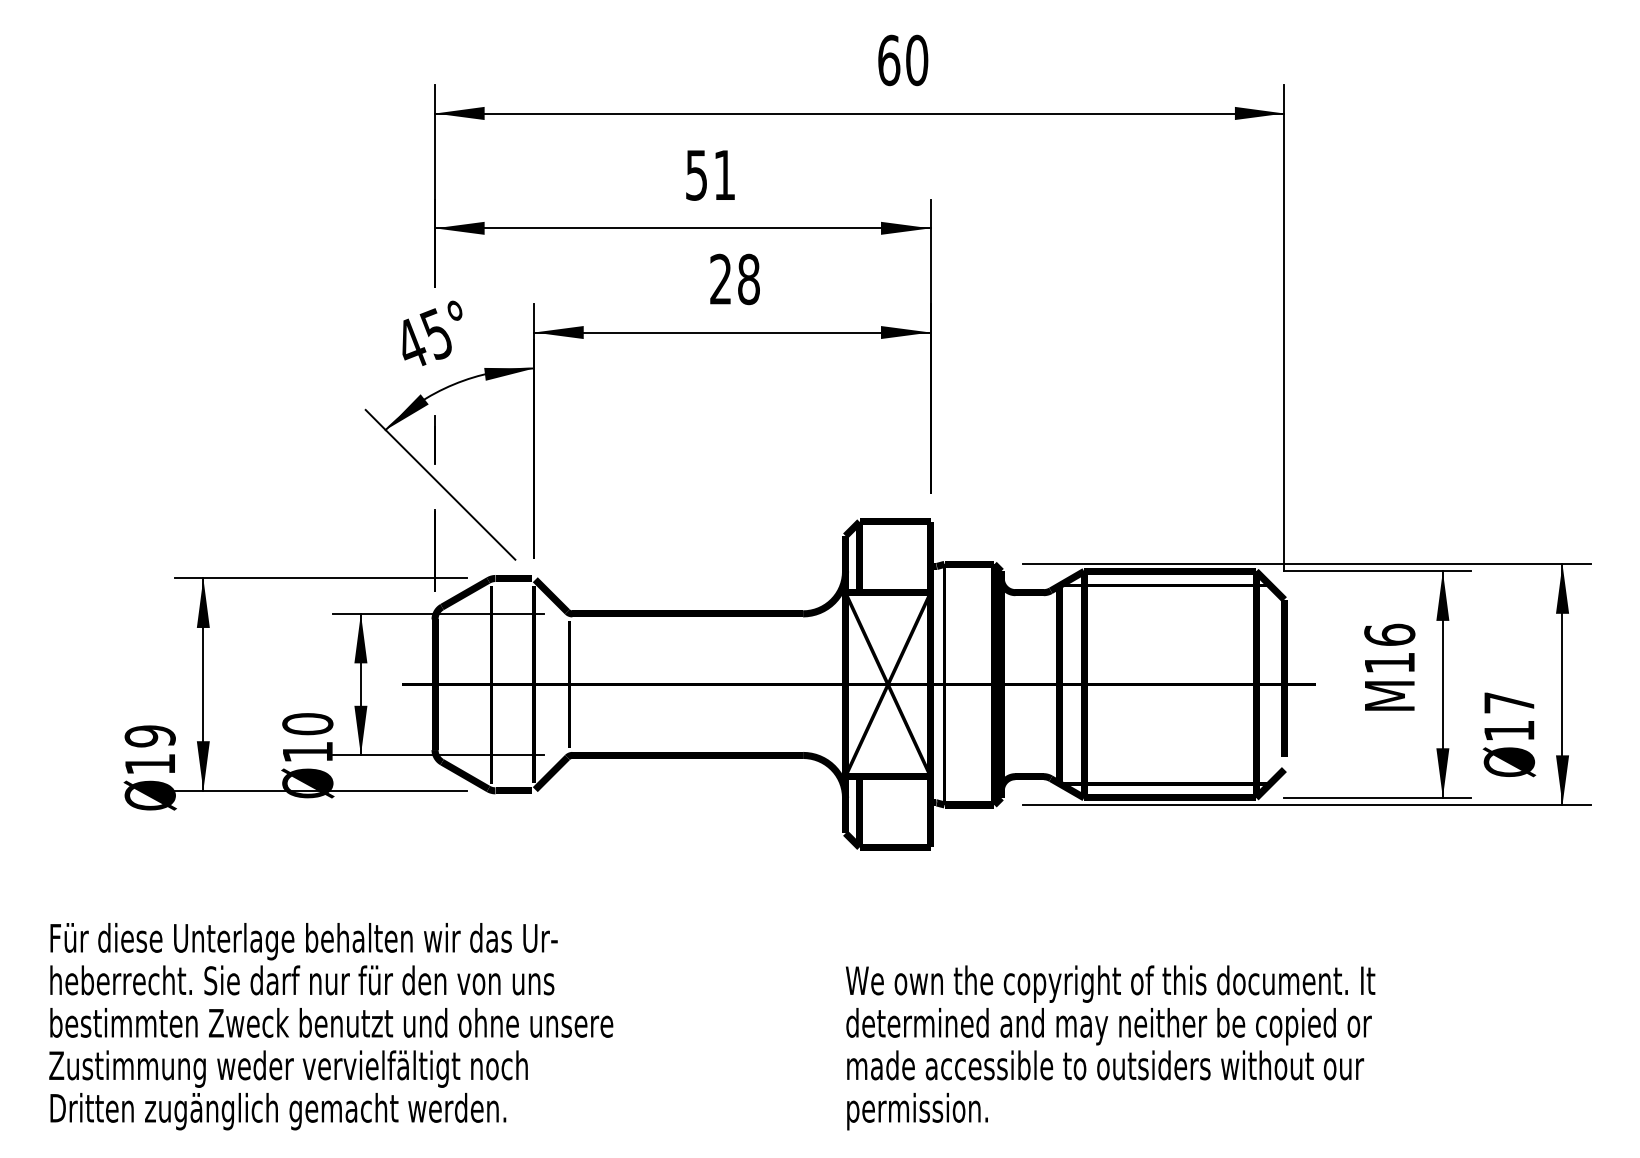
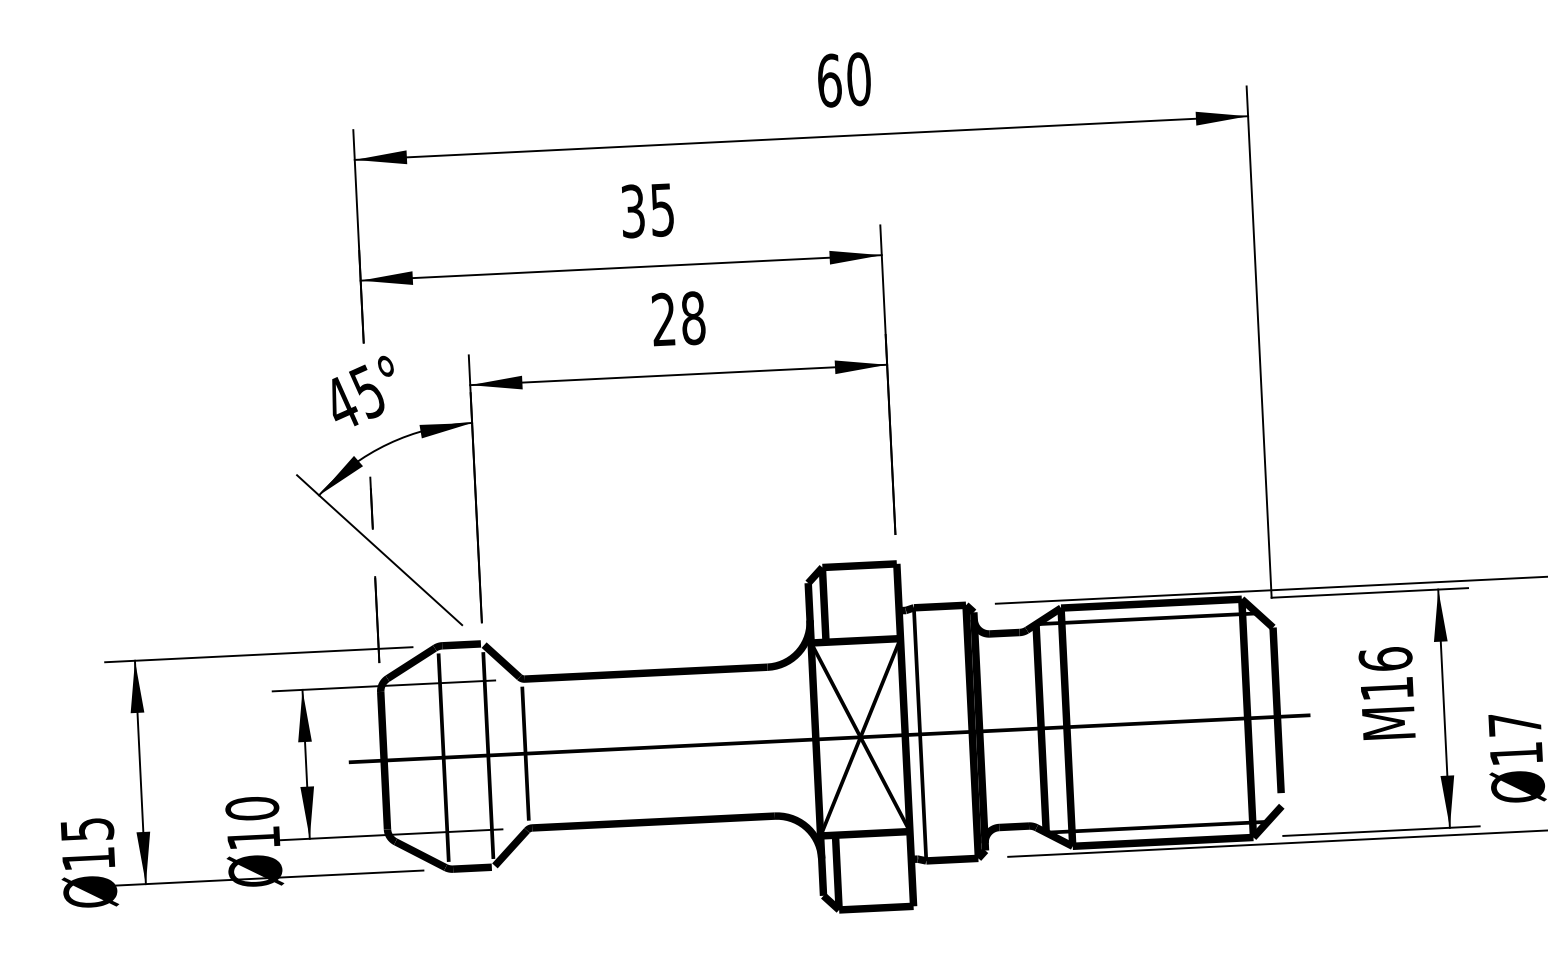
text: (710, 174) -> (647, 209), 51 -> 35
text: (149, 736) -> (86, 829), 19 -> 15

